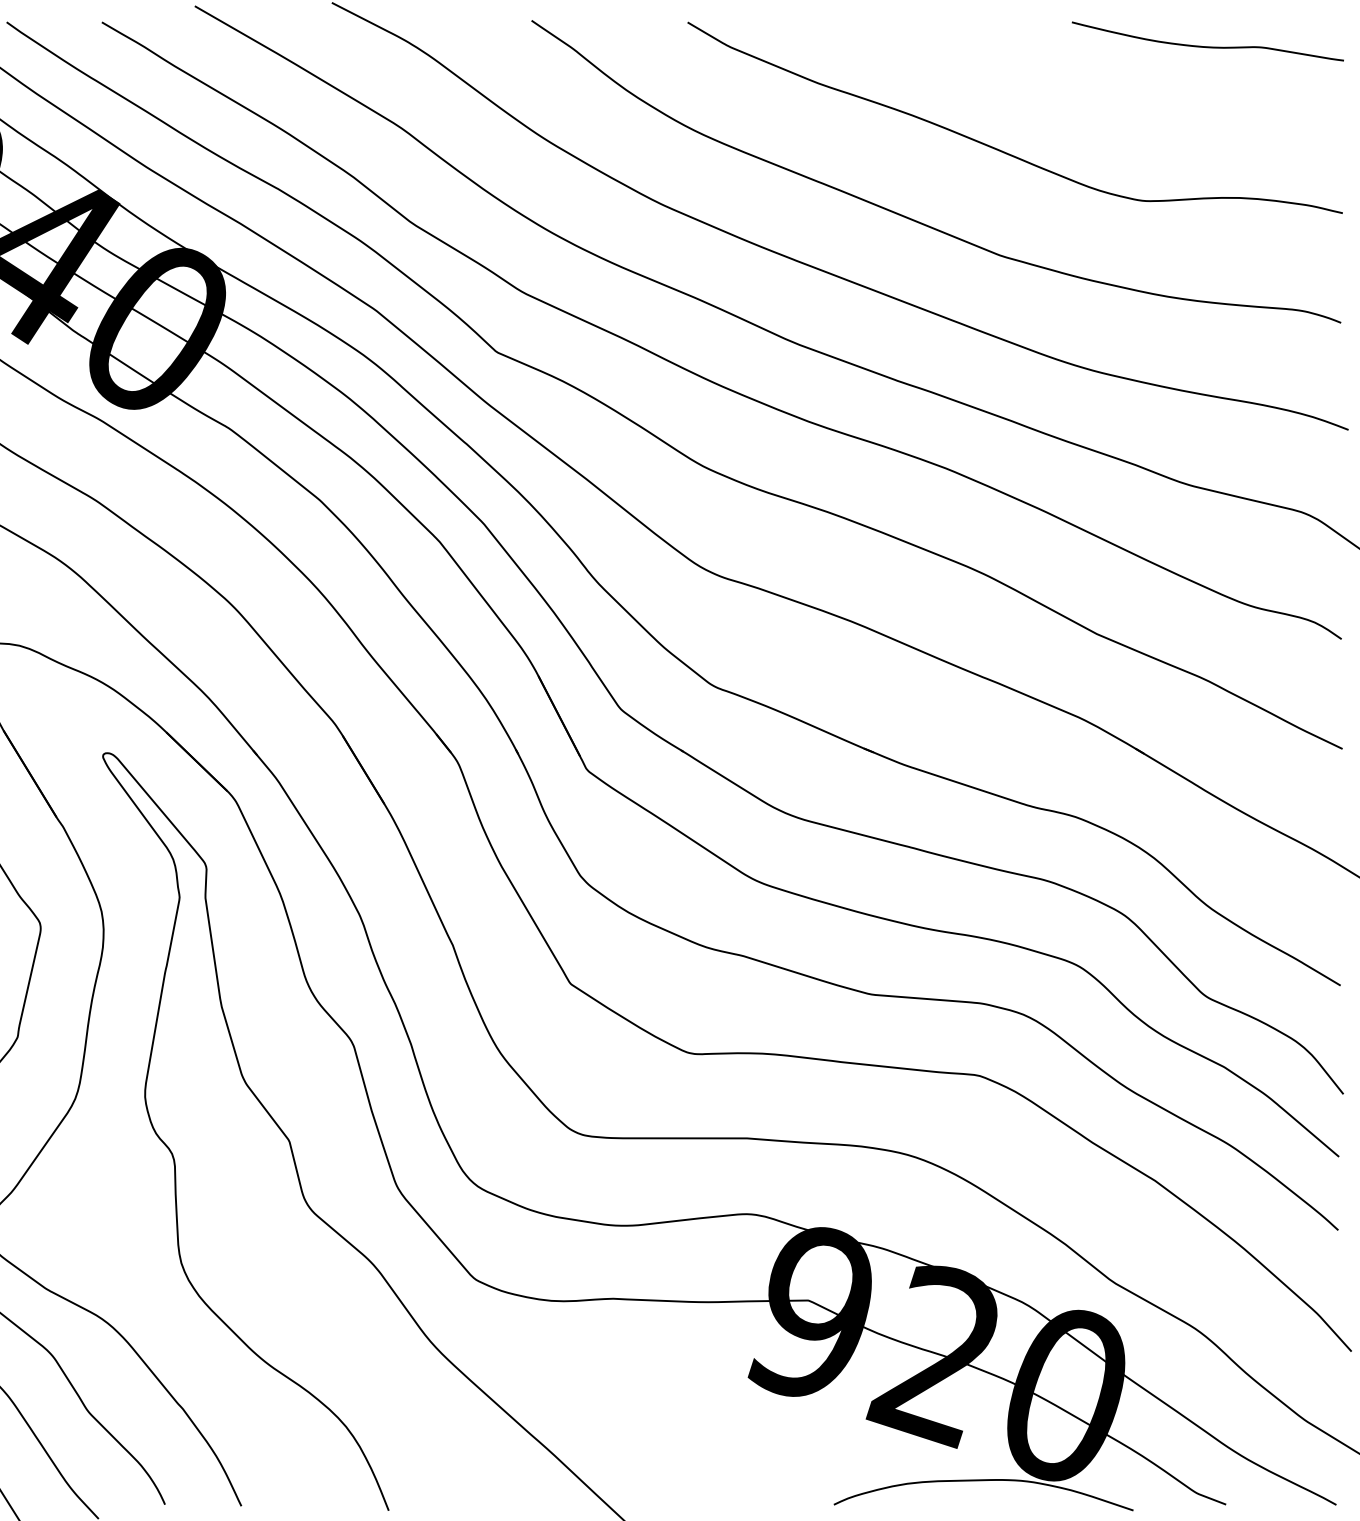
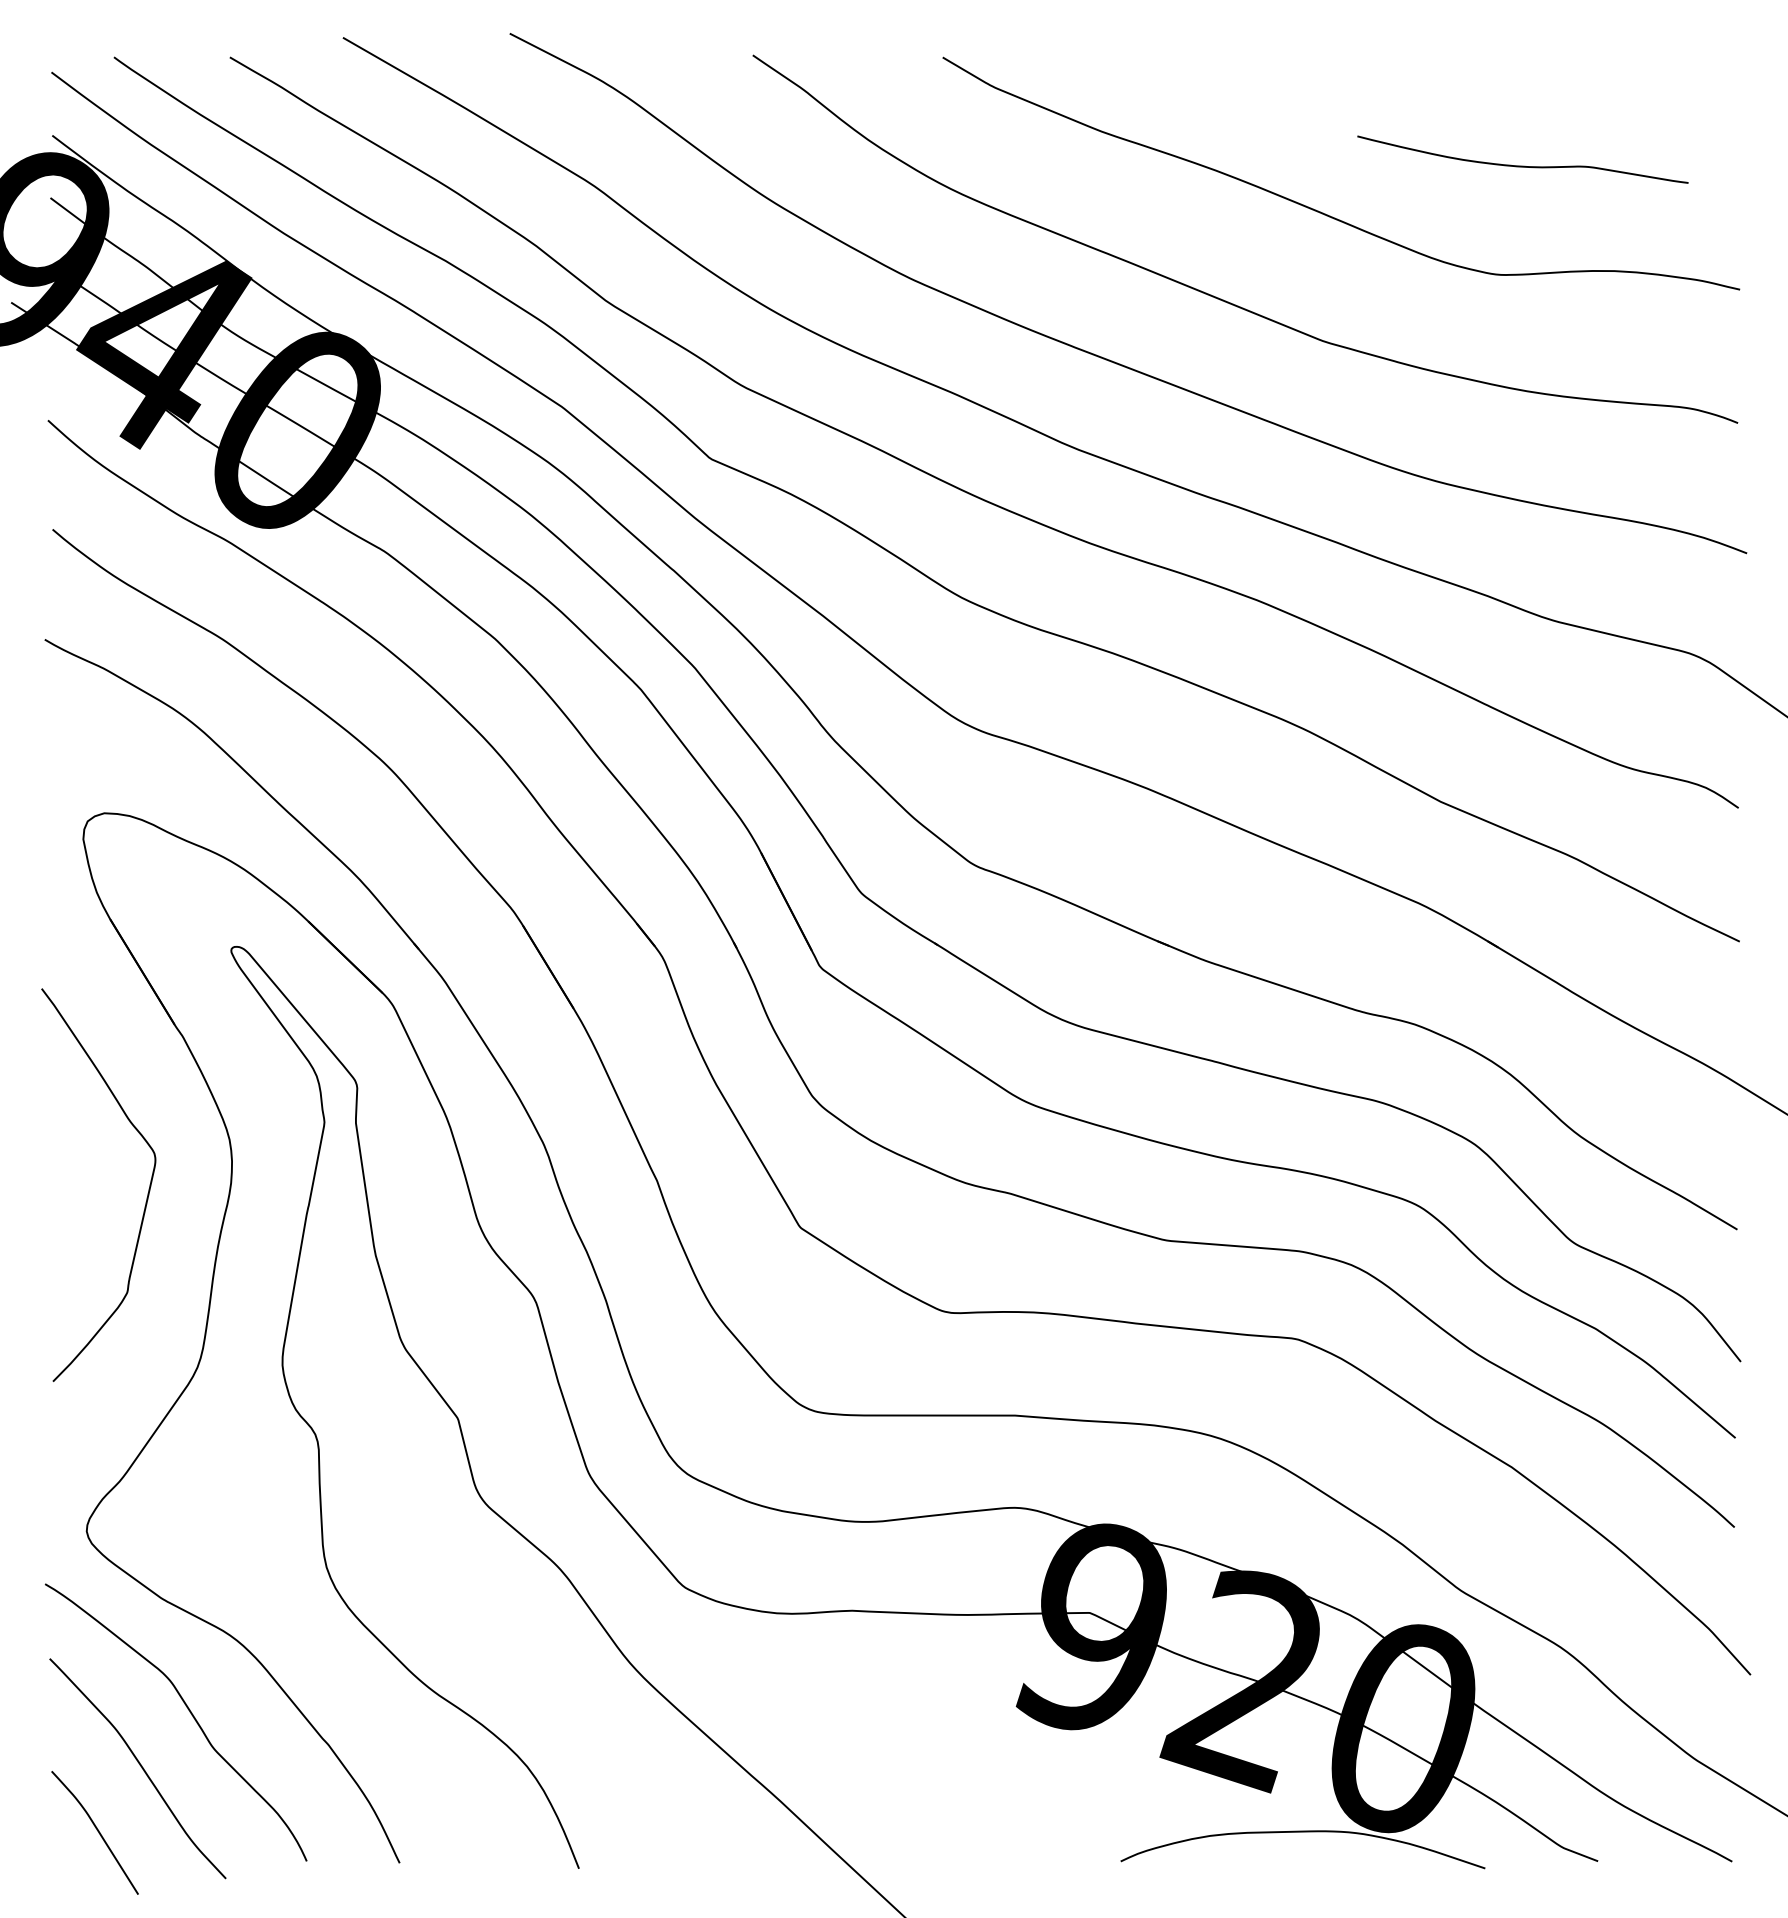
curve: (1207, 46) -> (1522, 165), moved

